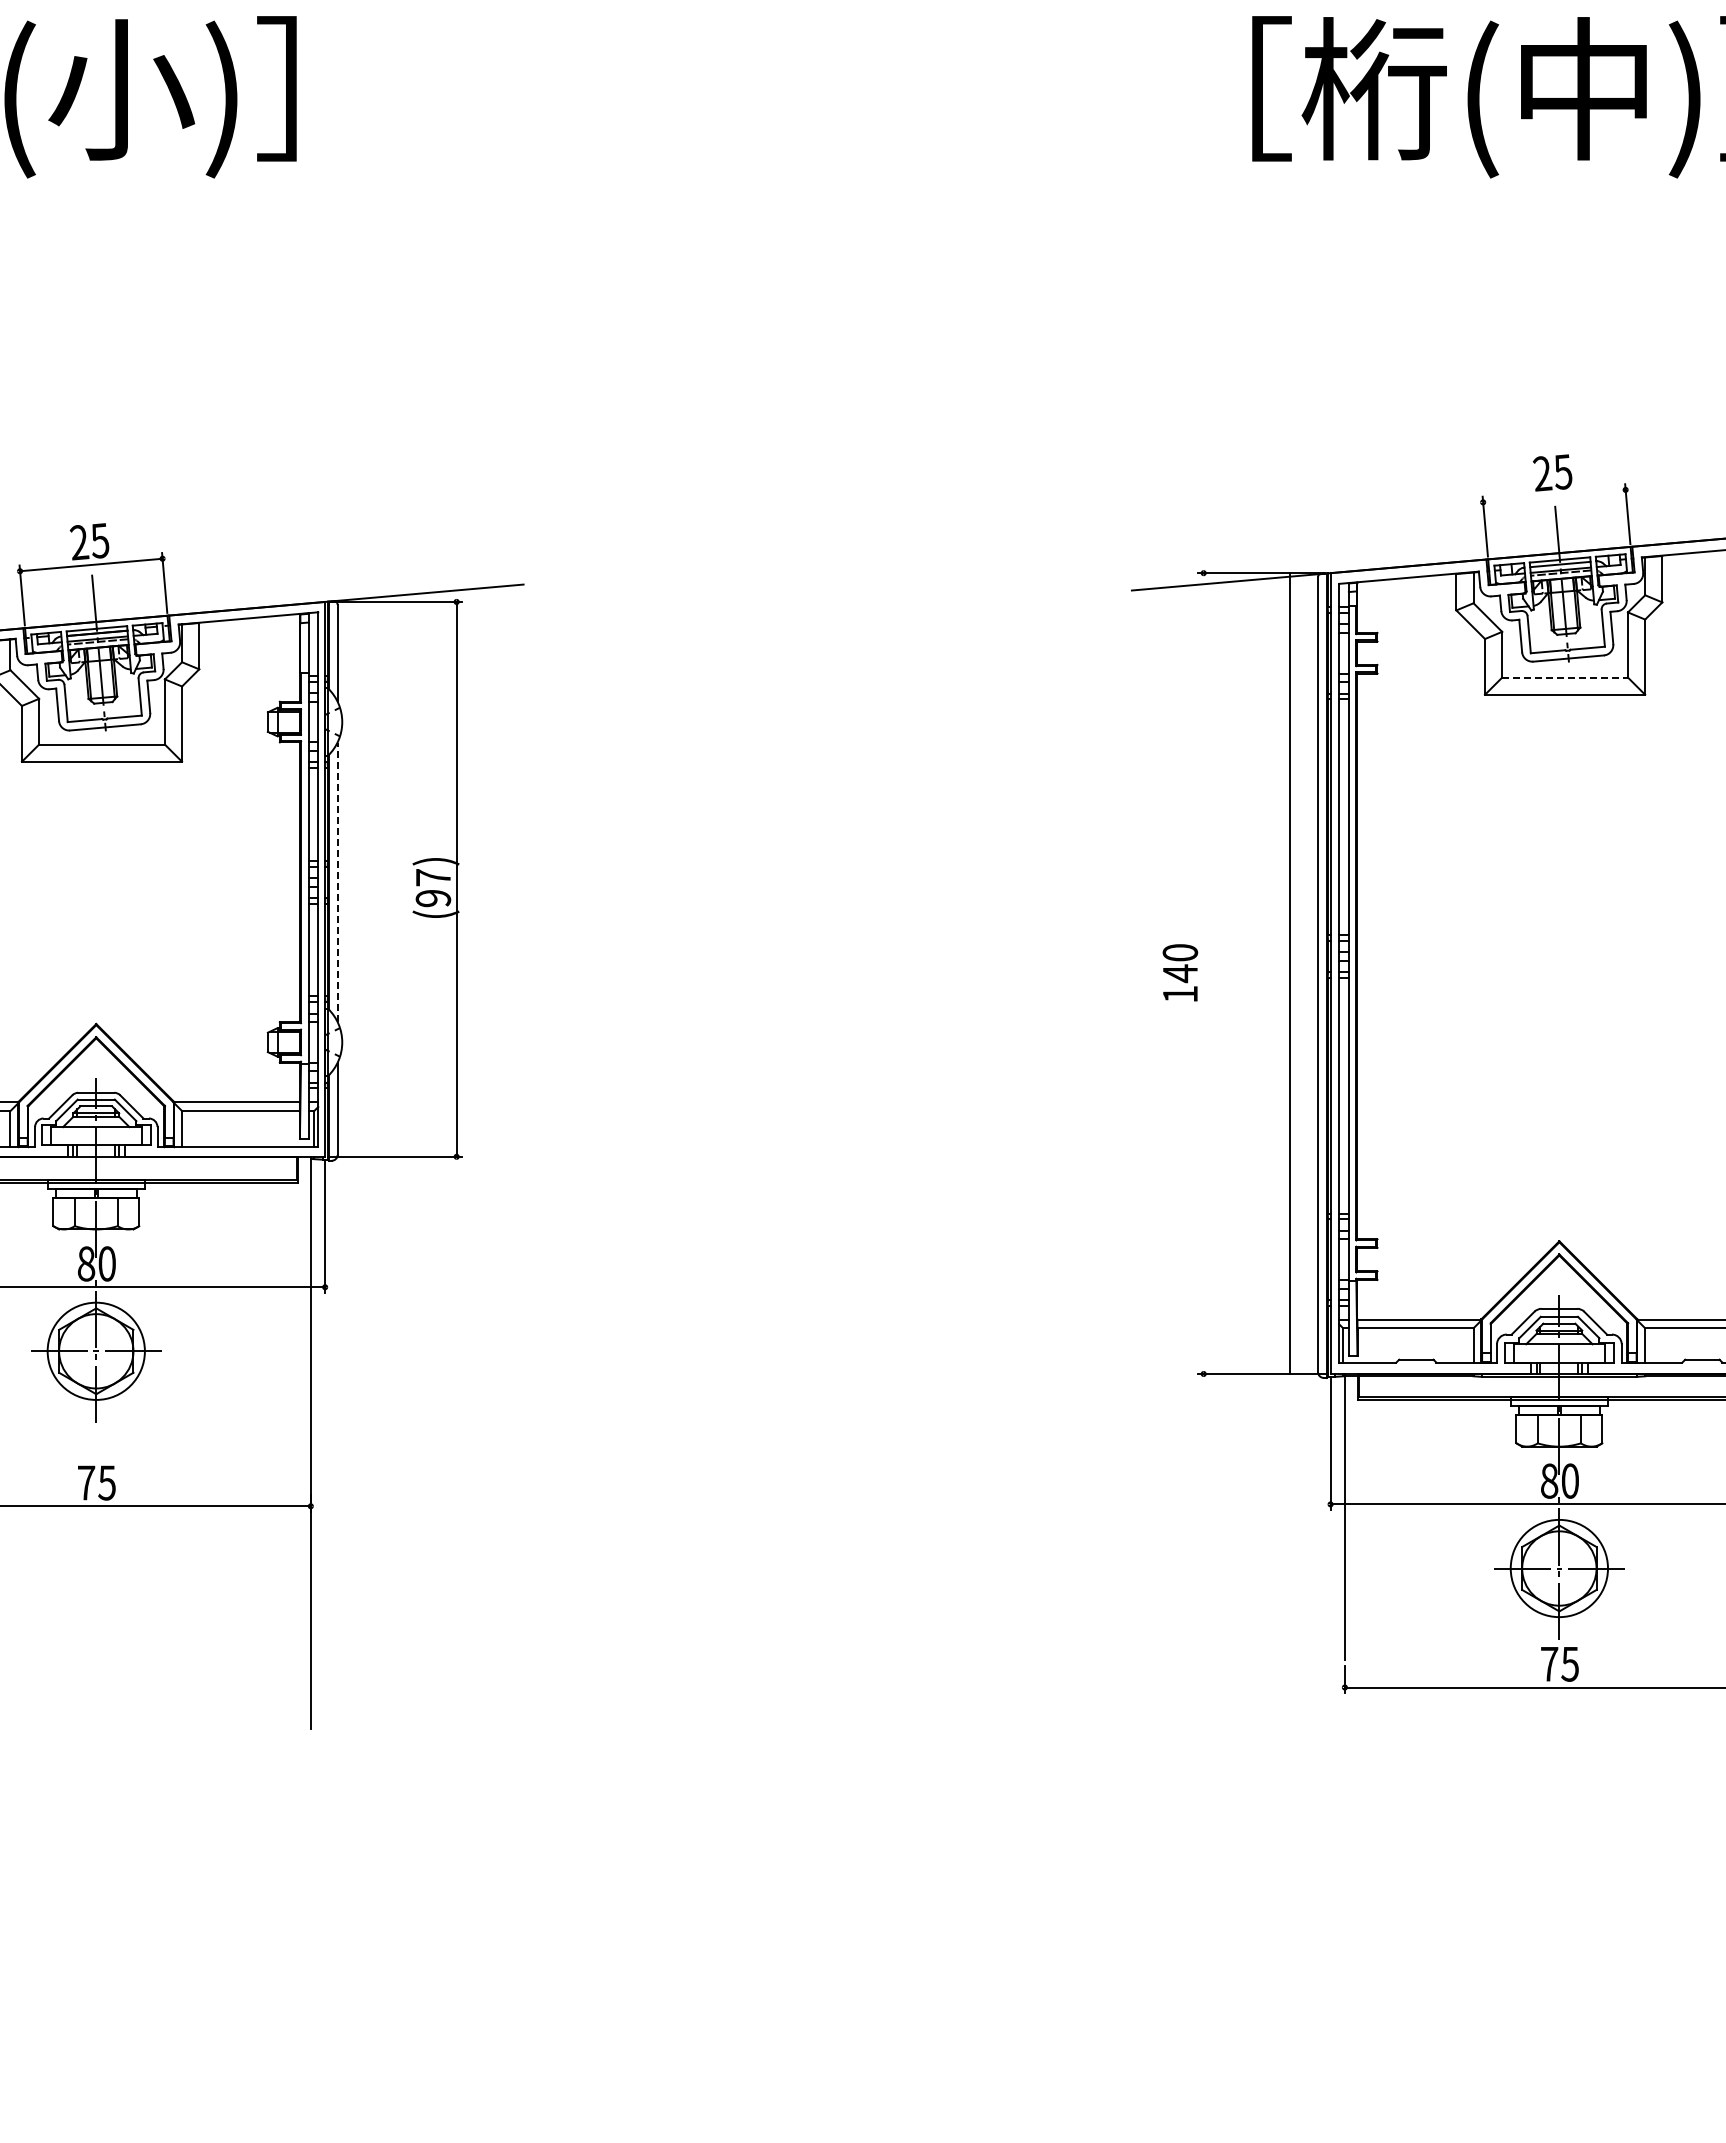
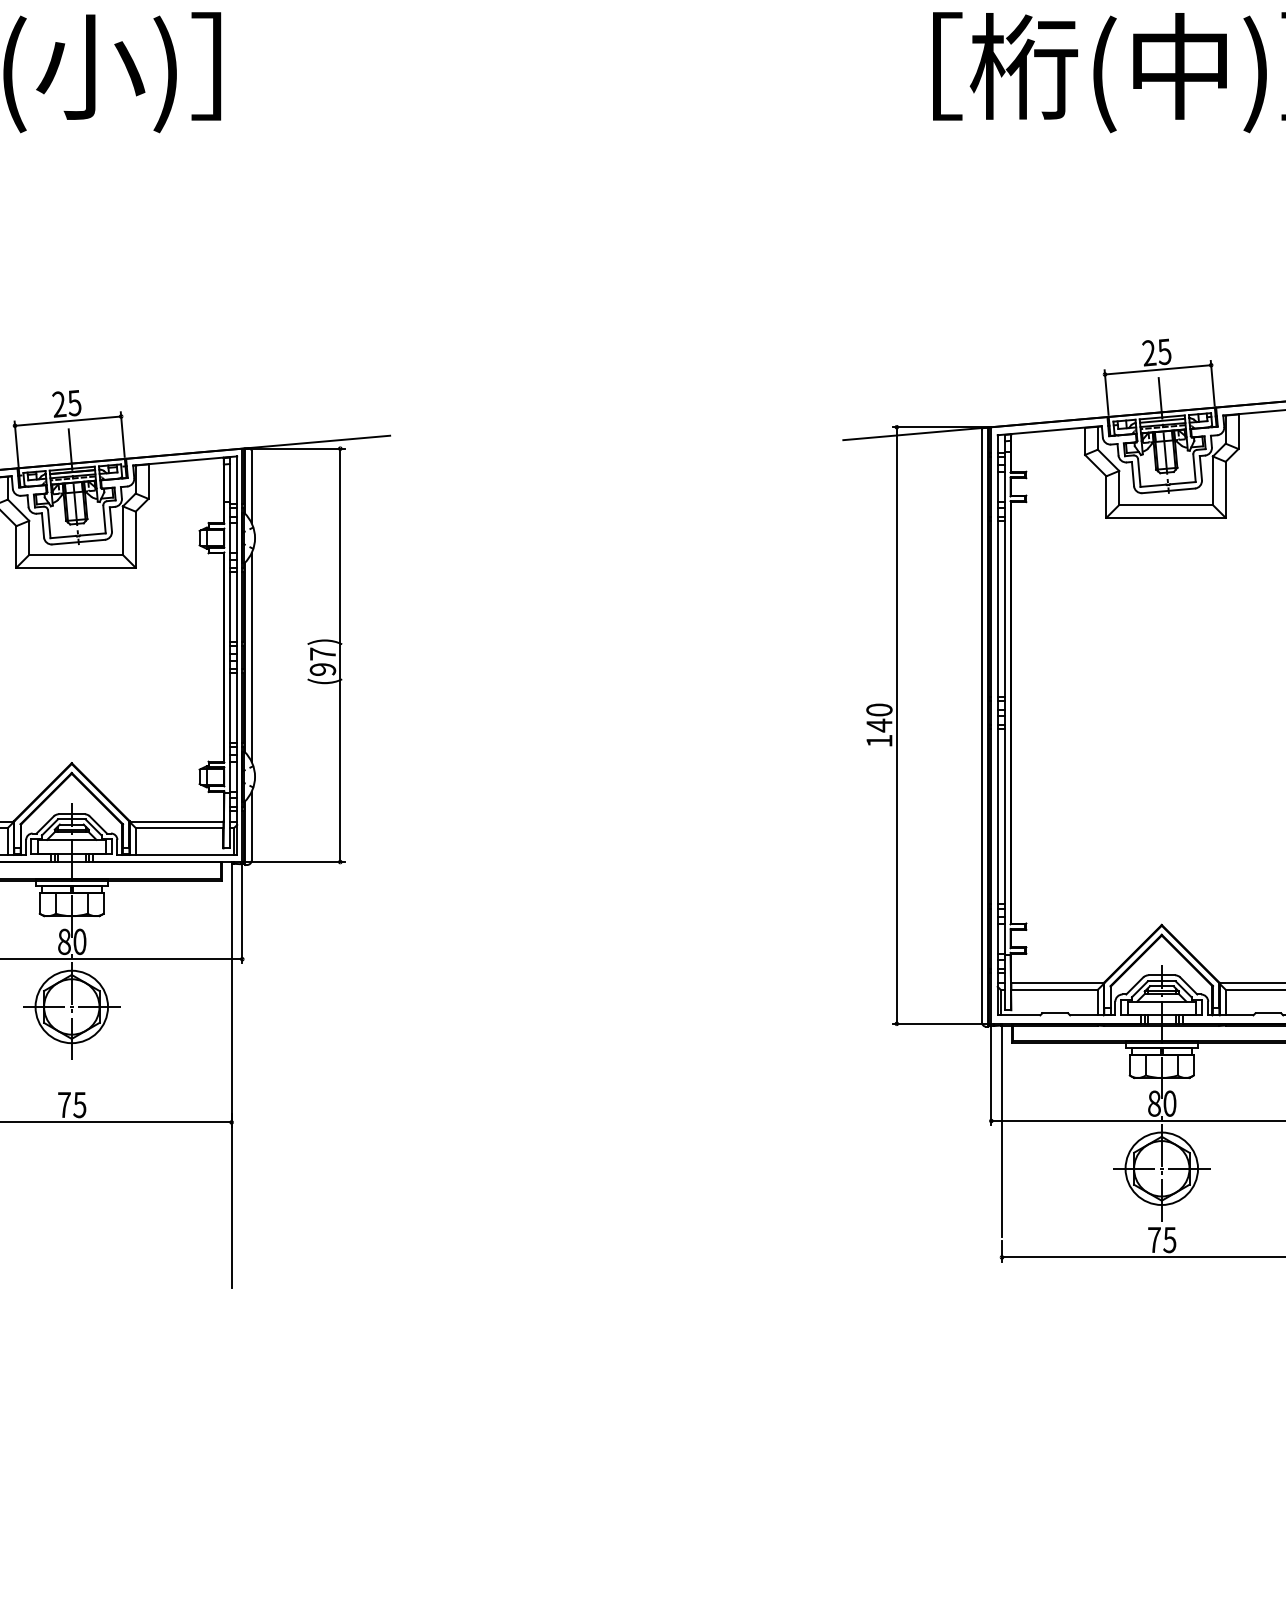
line: (1554, 495) -> (1158, 369), added
line: (1565, 677) -> (1166, 504), dashed -> solid
line: (337, 882) -> (251, 657), dashed -> solid
line: (1289, 973) -> (896, 725), moved

